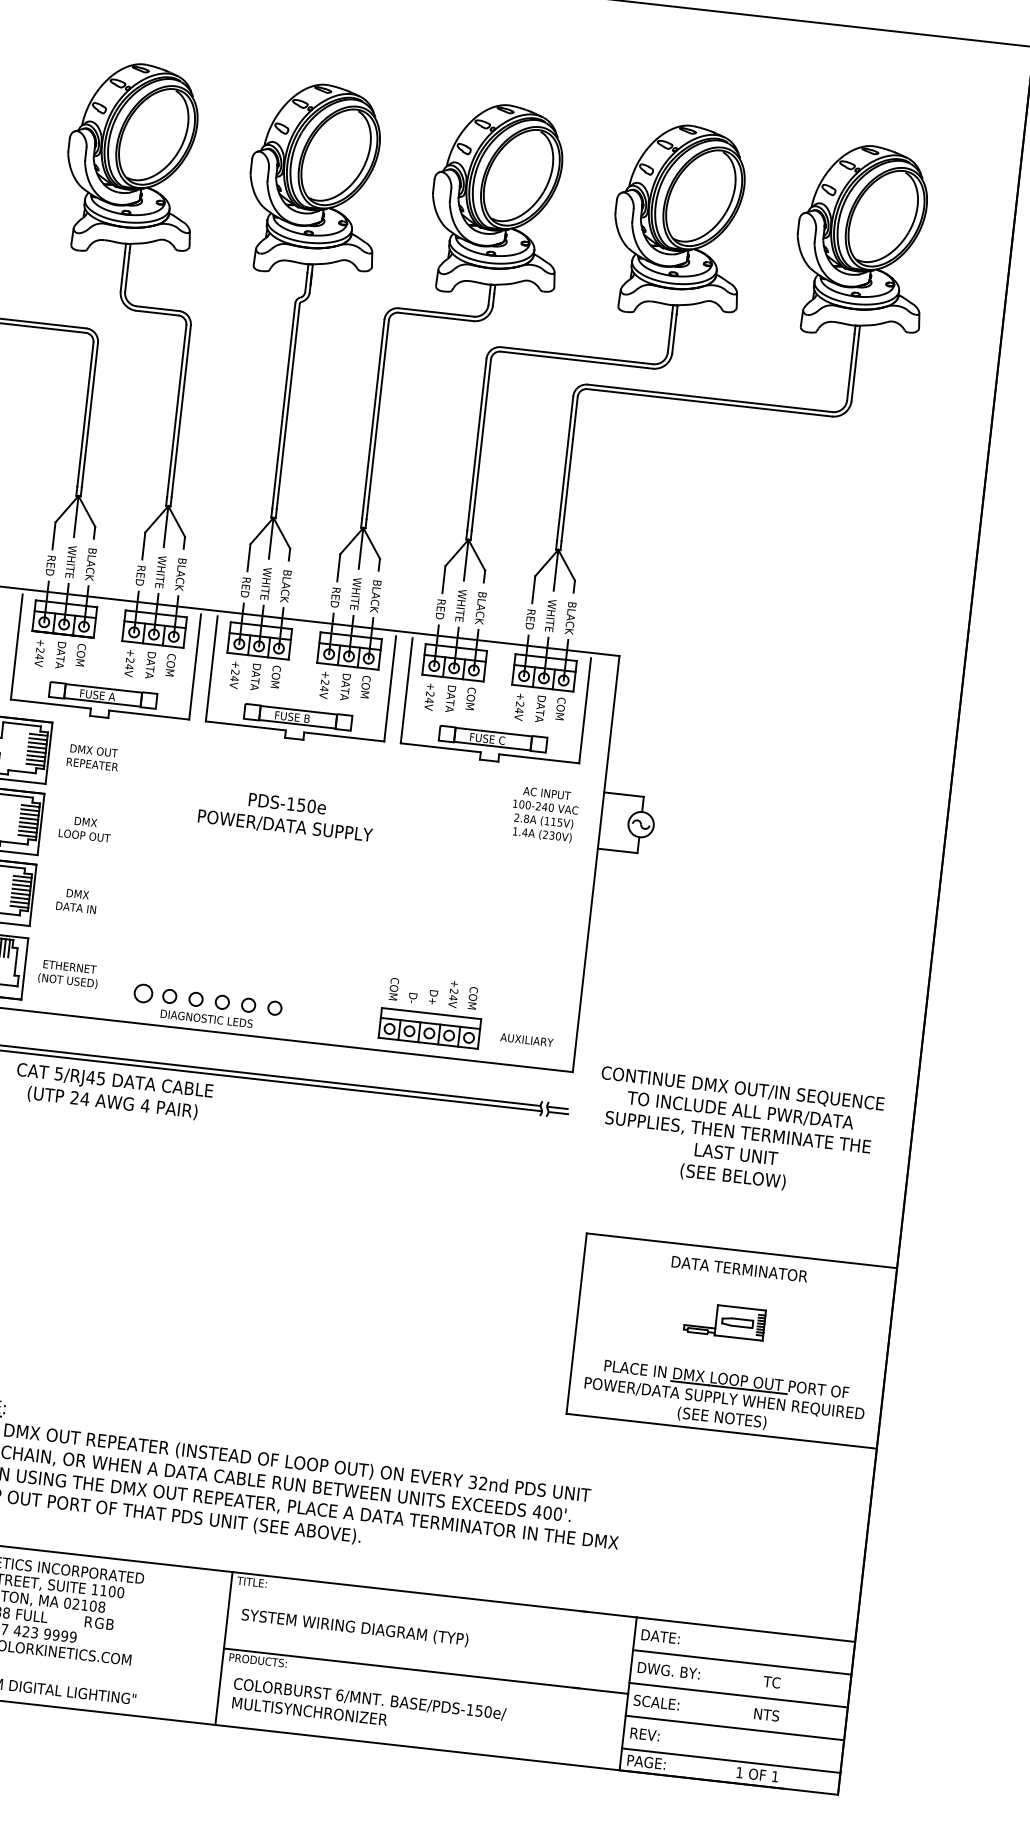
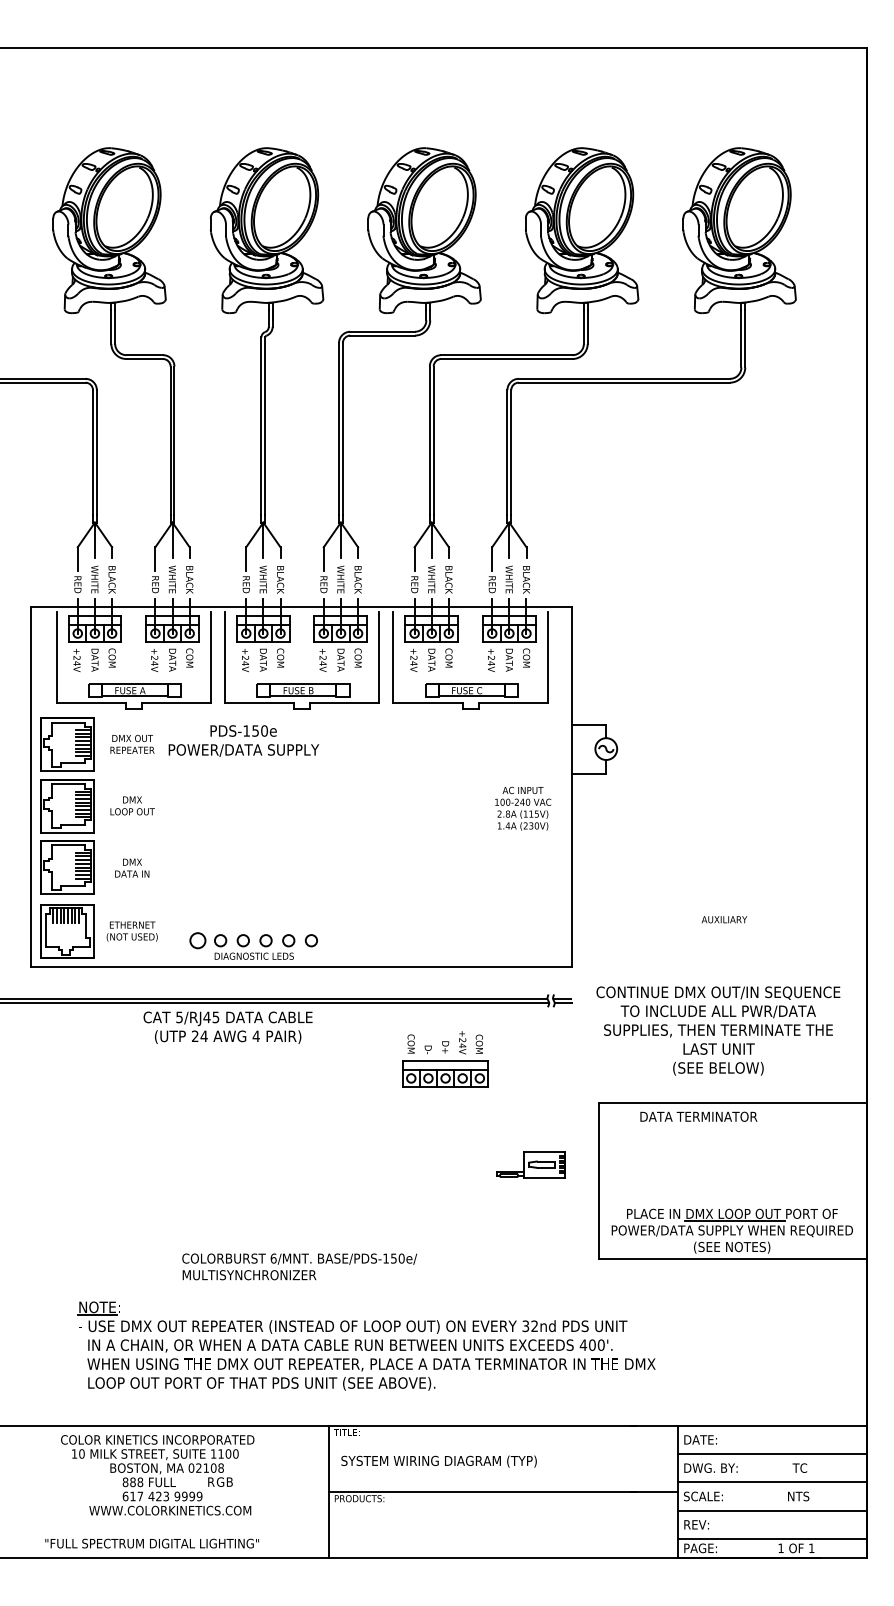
text: (286, 814) -> (243, 740), moved
text: (545, 814) -> (523, 808), moved
part: (431, 1011) -> (445, 1059), moved
text: (526, 1039) -> (724, 919), moved
text: (113, 1091) -> (227, 1027), moved
text: (738, 1132) -> (718, 1030), moved
text: (739, 1268) -> (698, 1116), moved
part: (724, 1320) -> (530, 1164), moved
text: (368, 1707) -> (299, 1266), moved

